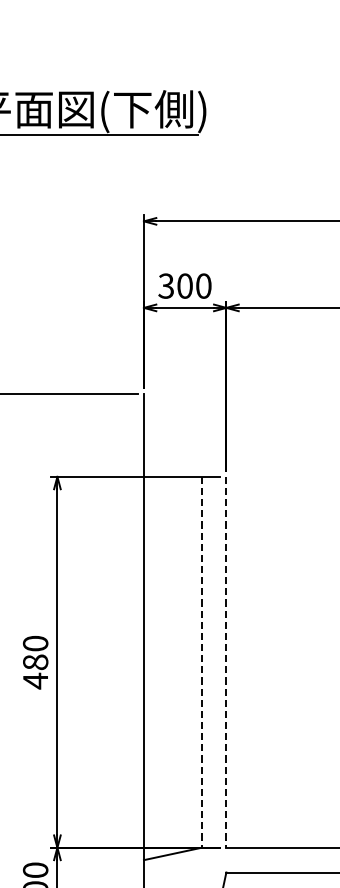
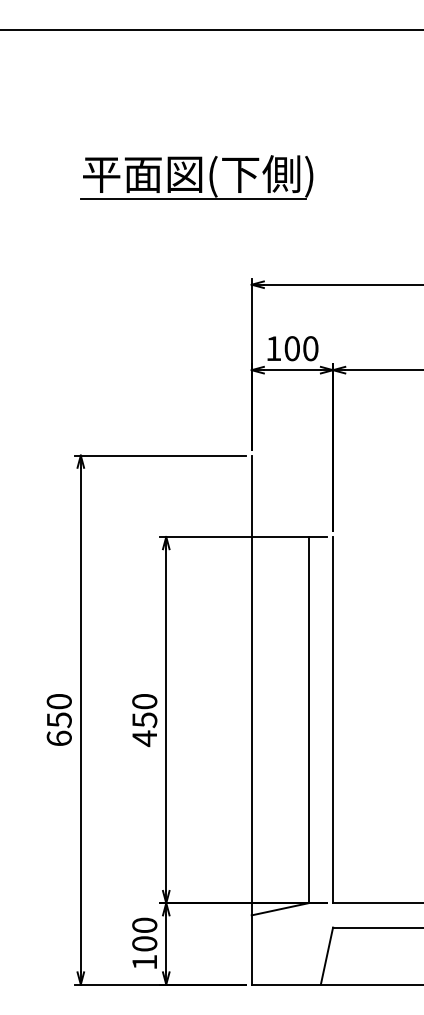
text: (166, 285) -> (273, 348), 300 -> 100
text: (35, 662) -> (144, 720), 480 -> 450
line: (201, 662) -> (308, 720), dashed -> solid
line: (226, 662) -> (333, 720), dashed -> solid

